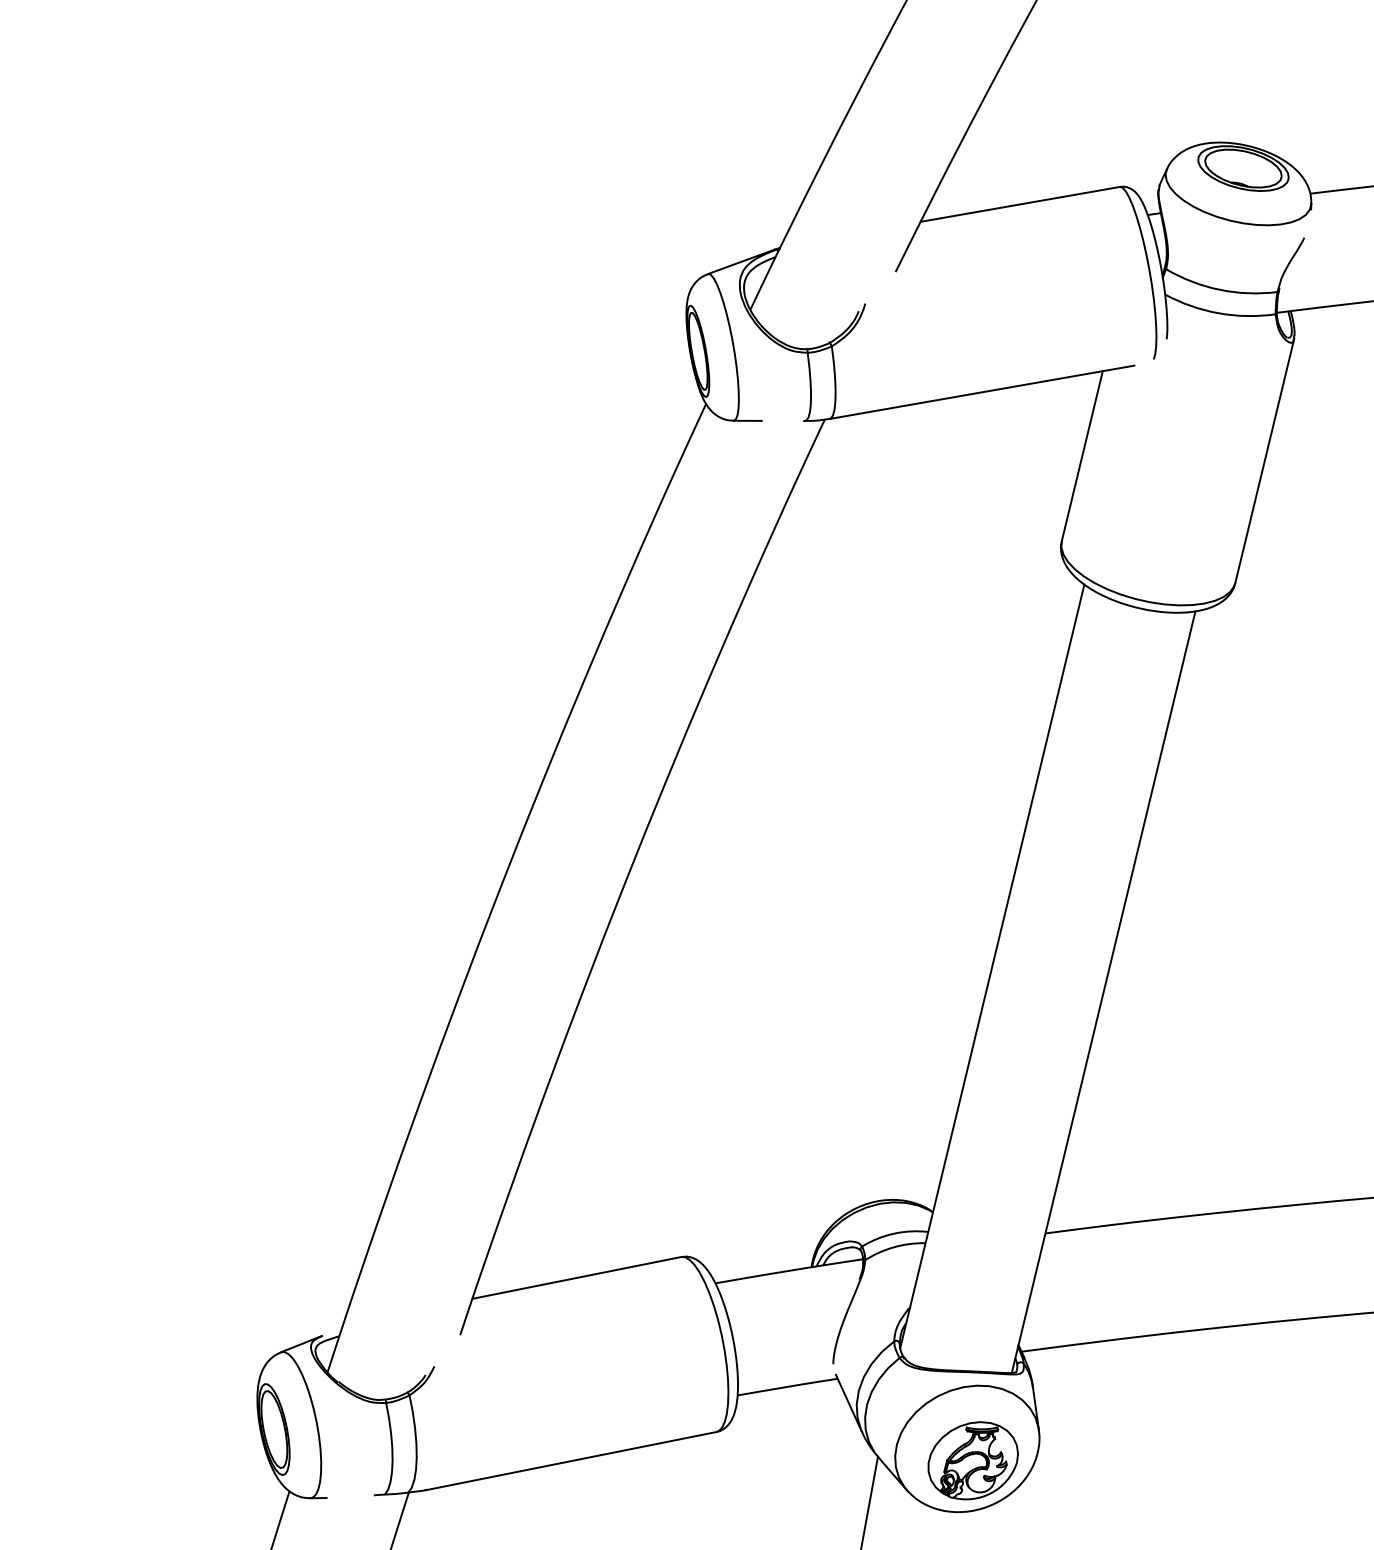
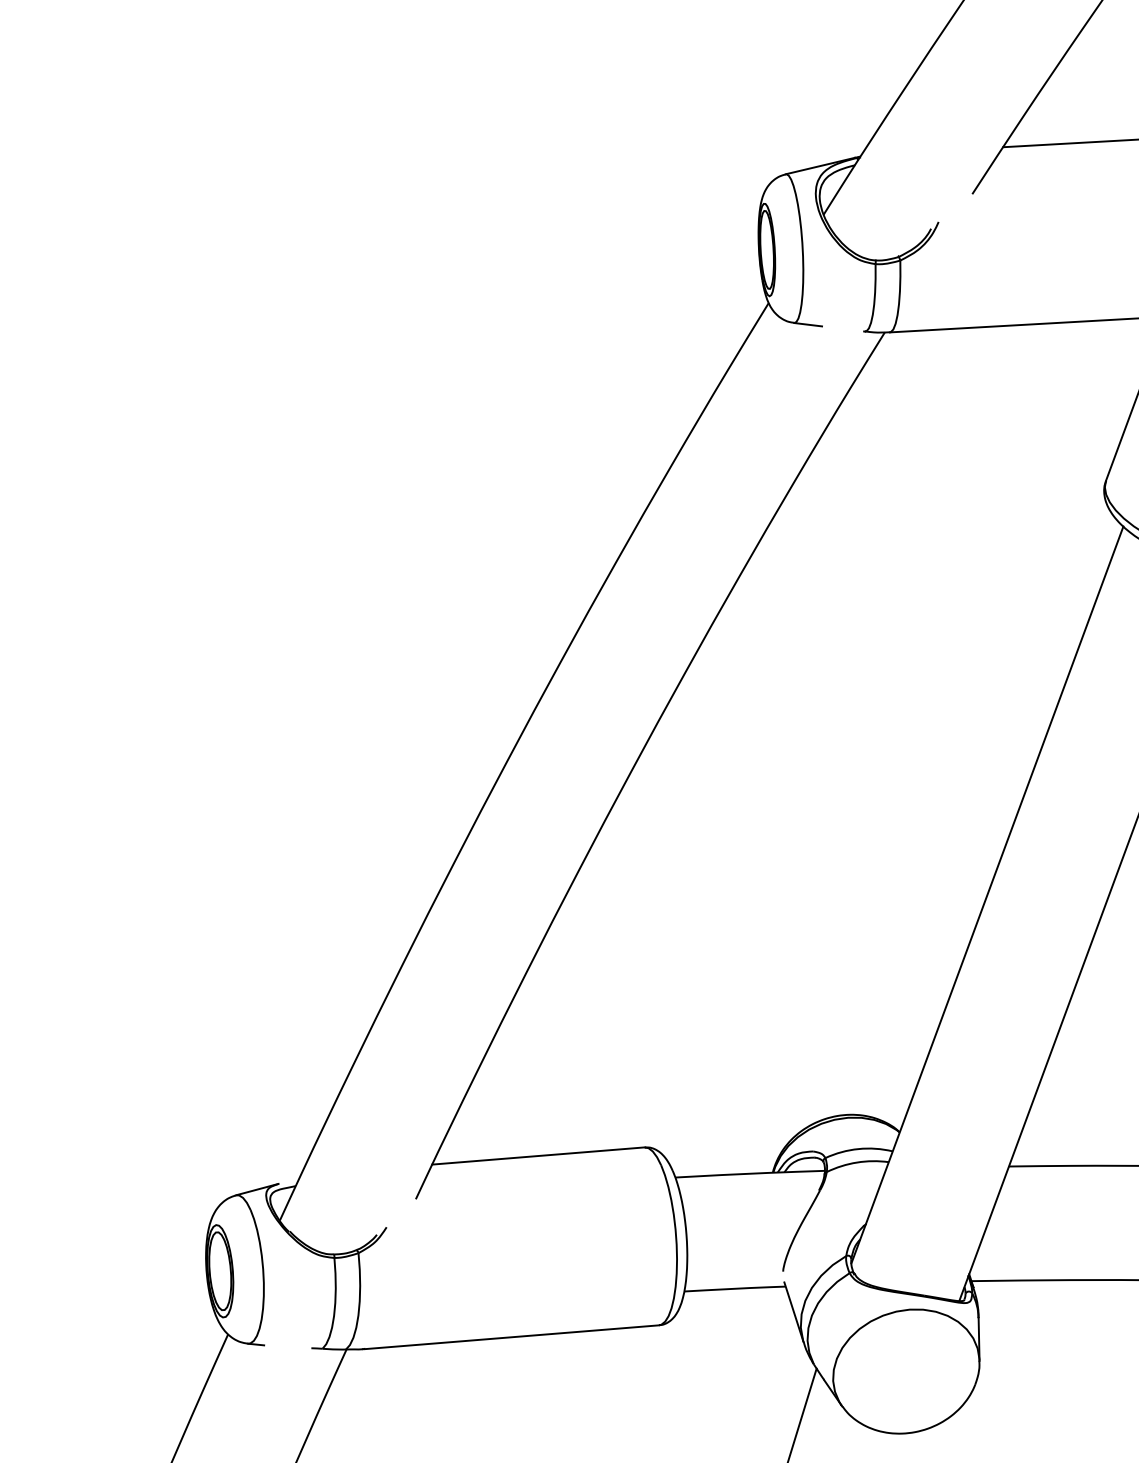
part: (972, 1460) -> (910, 1383), removed

